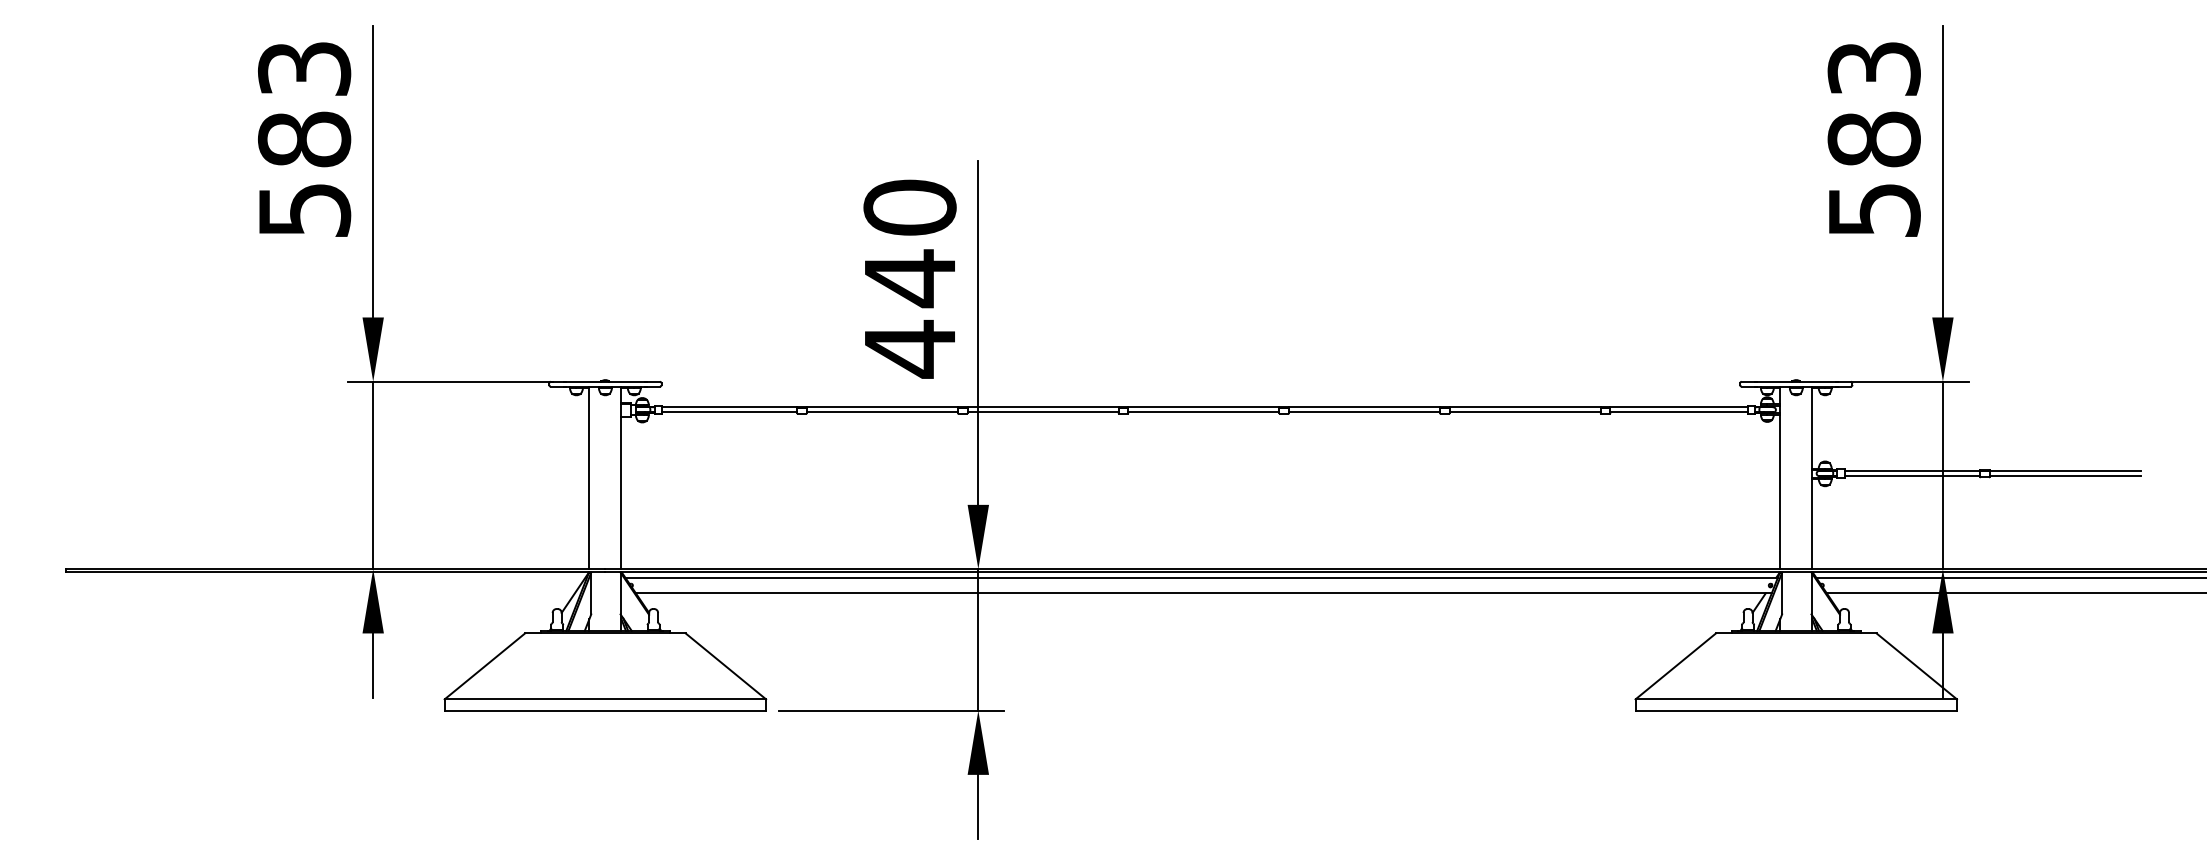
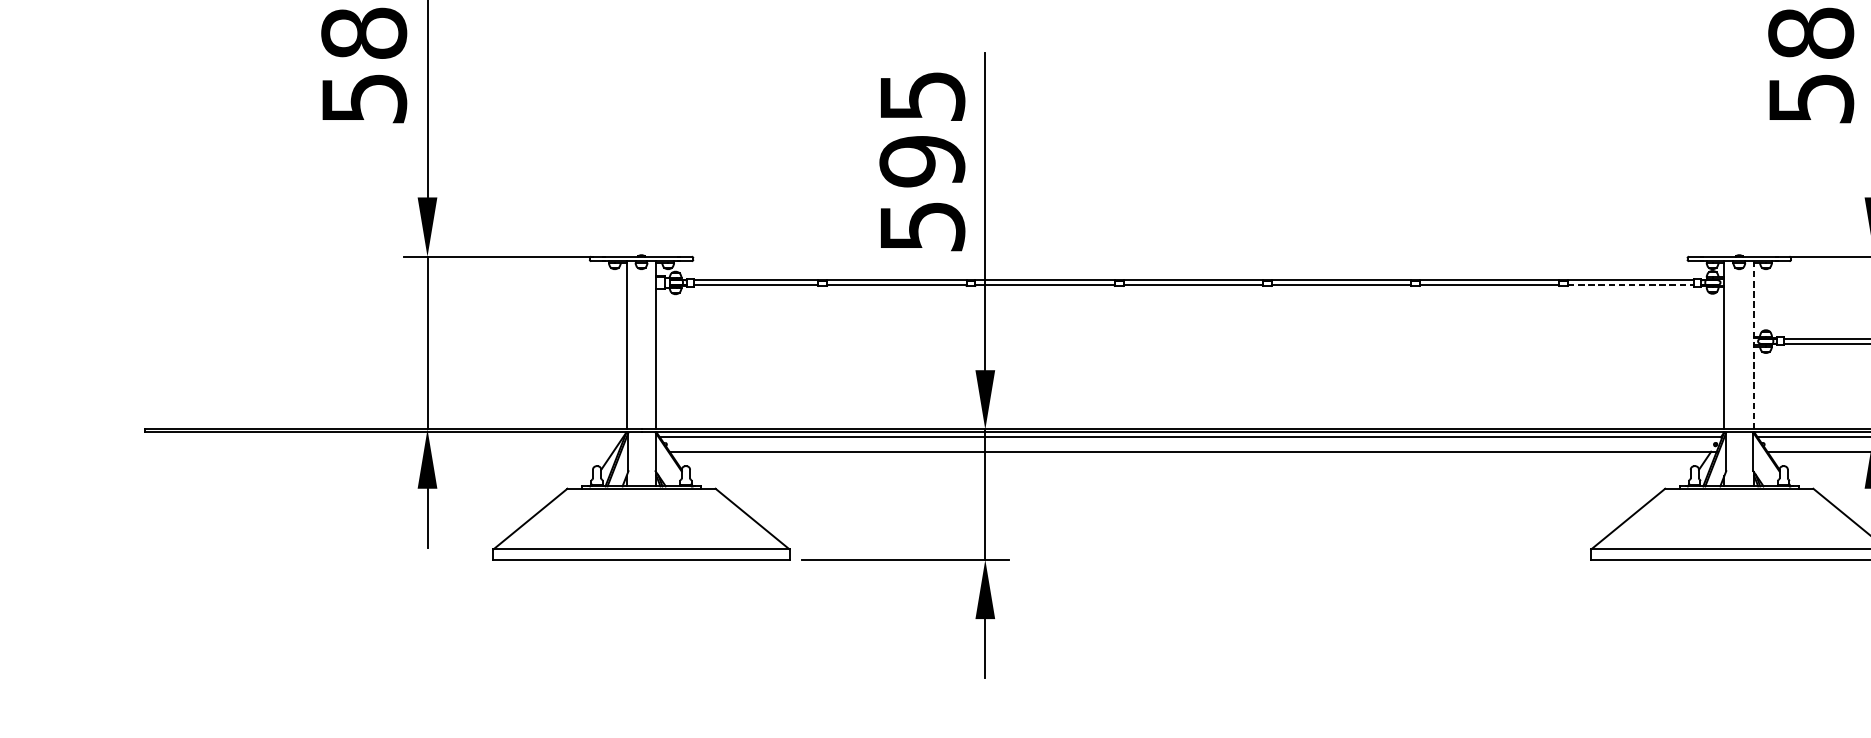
text: (909, 278) -> (921, 161), 440 -> 595
line: (1678, 412) -> (1630, 285), solid -> dashed
line: (1812, 477) -> (1754, 344), solid -> dashed

